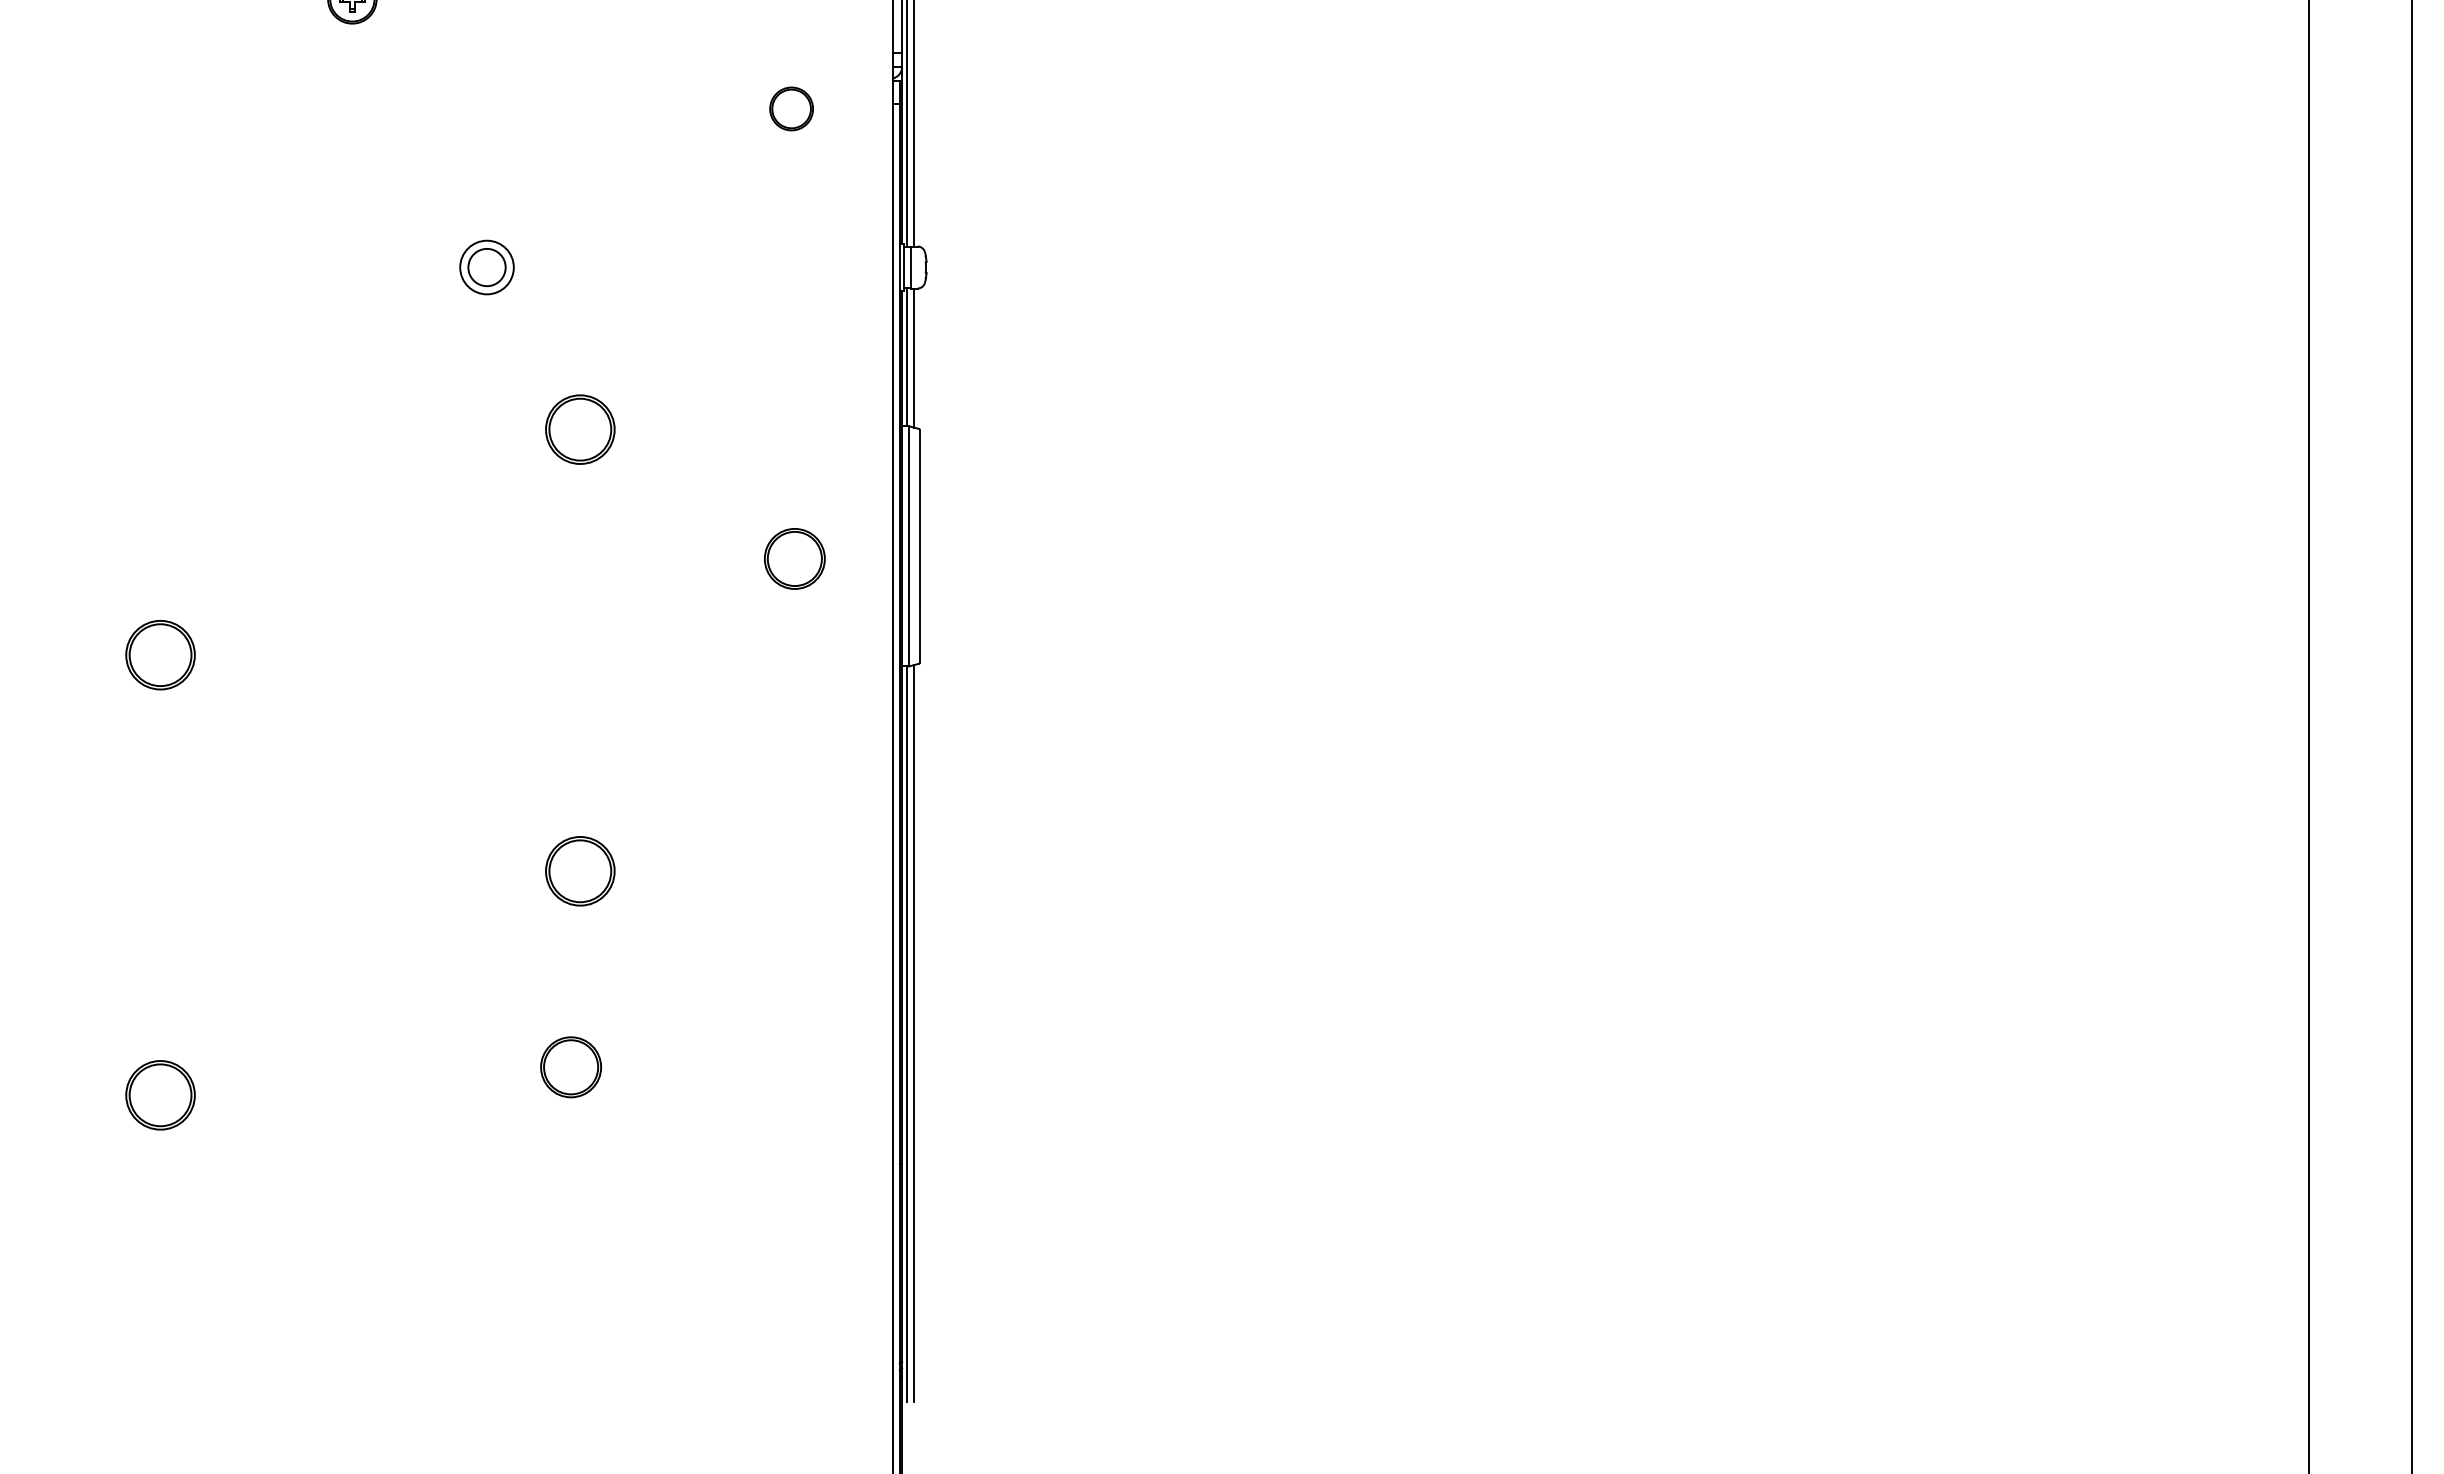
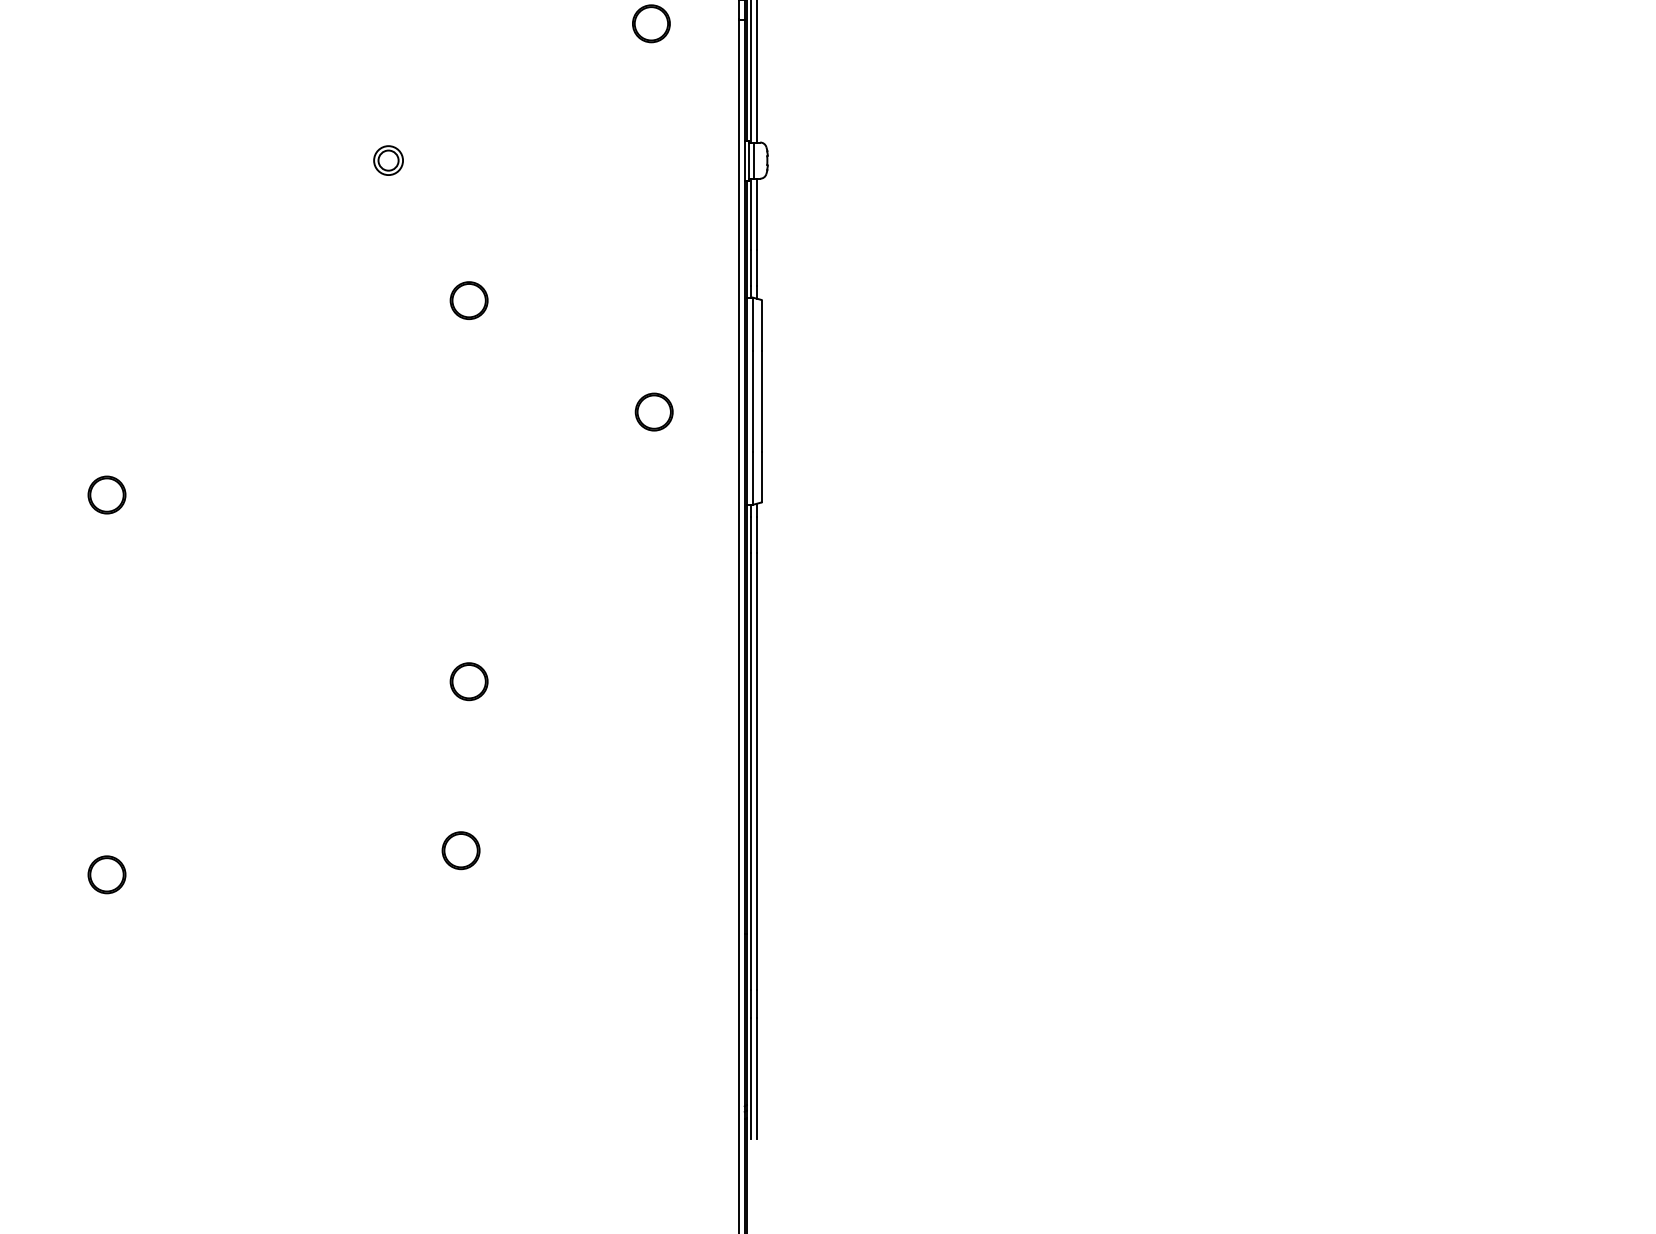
part: (486, 267) -> (388, 160), size x0.62
part: (580, 429) -> (469, 300), size x0.62
part: (794, 558) -> (653, 411), size x0.71
part: (160, 654) -> (106, 494), size x0.62
part: (580, 871) -> (469, 681), size x0.62
part: (570, 1066) -> (460, 850), size x0.71
part: (160, 1094) -> (106, 874), size x0.62

